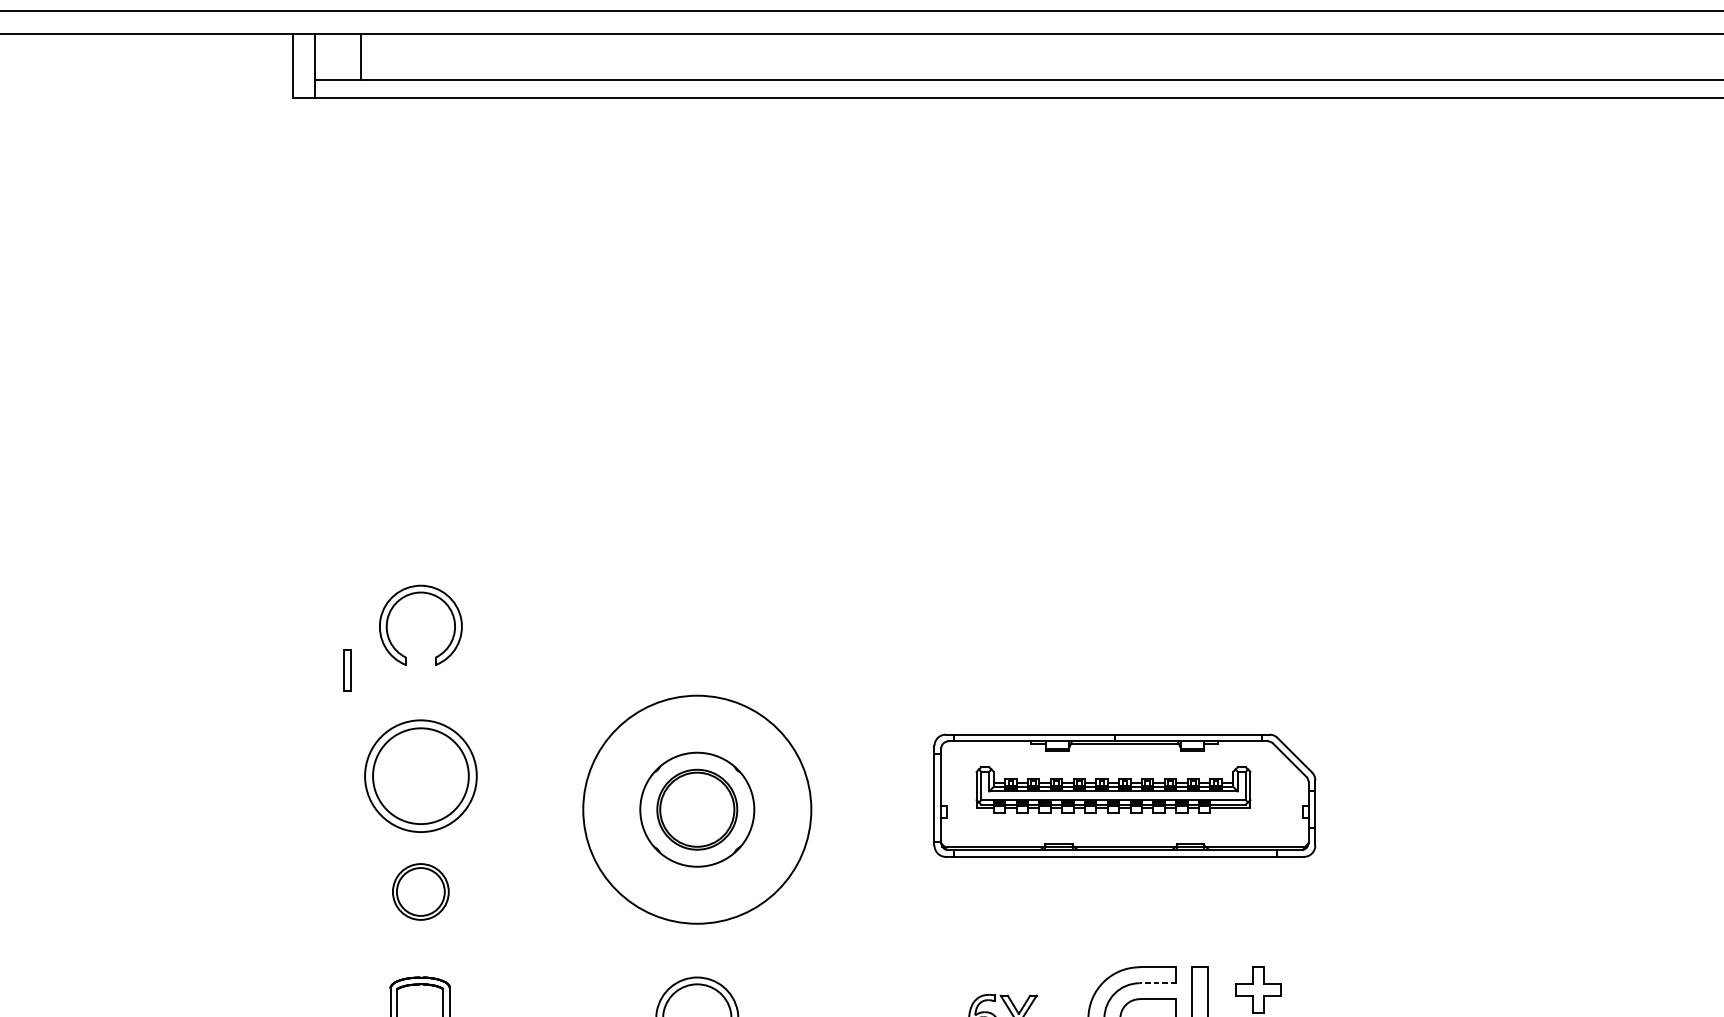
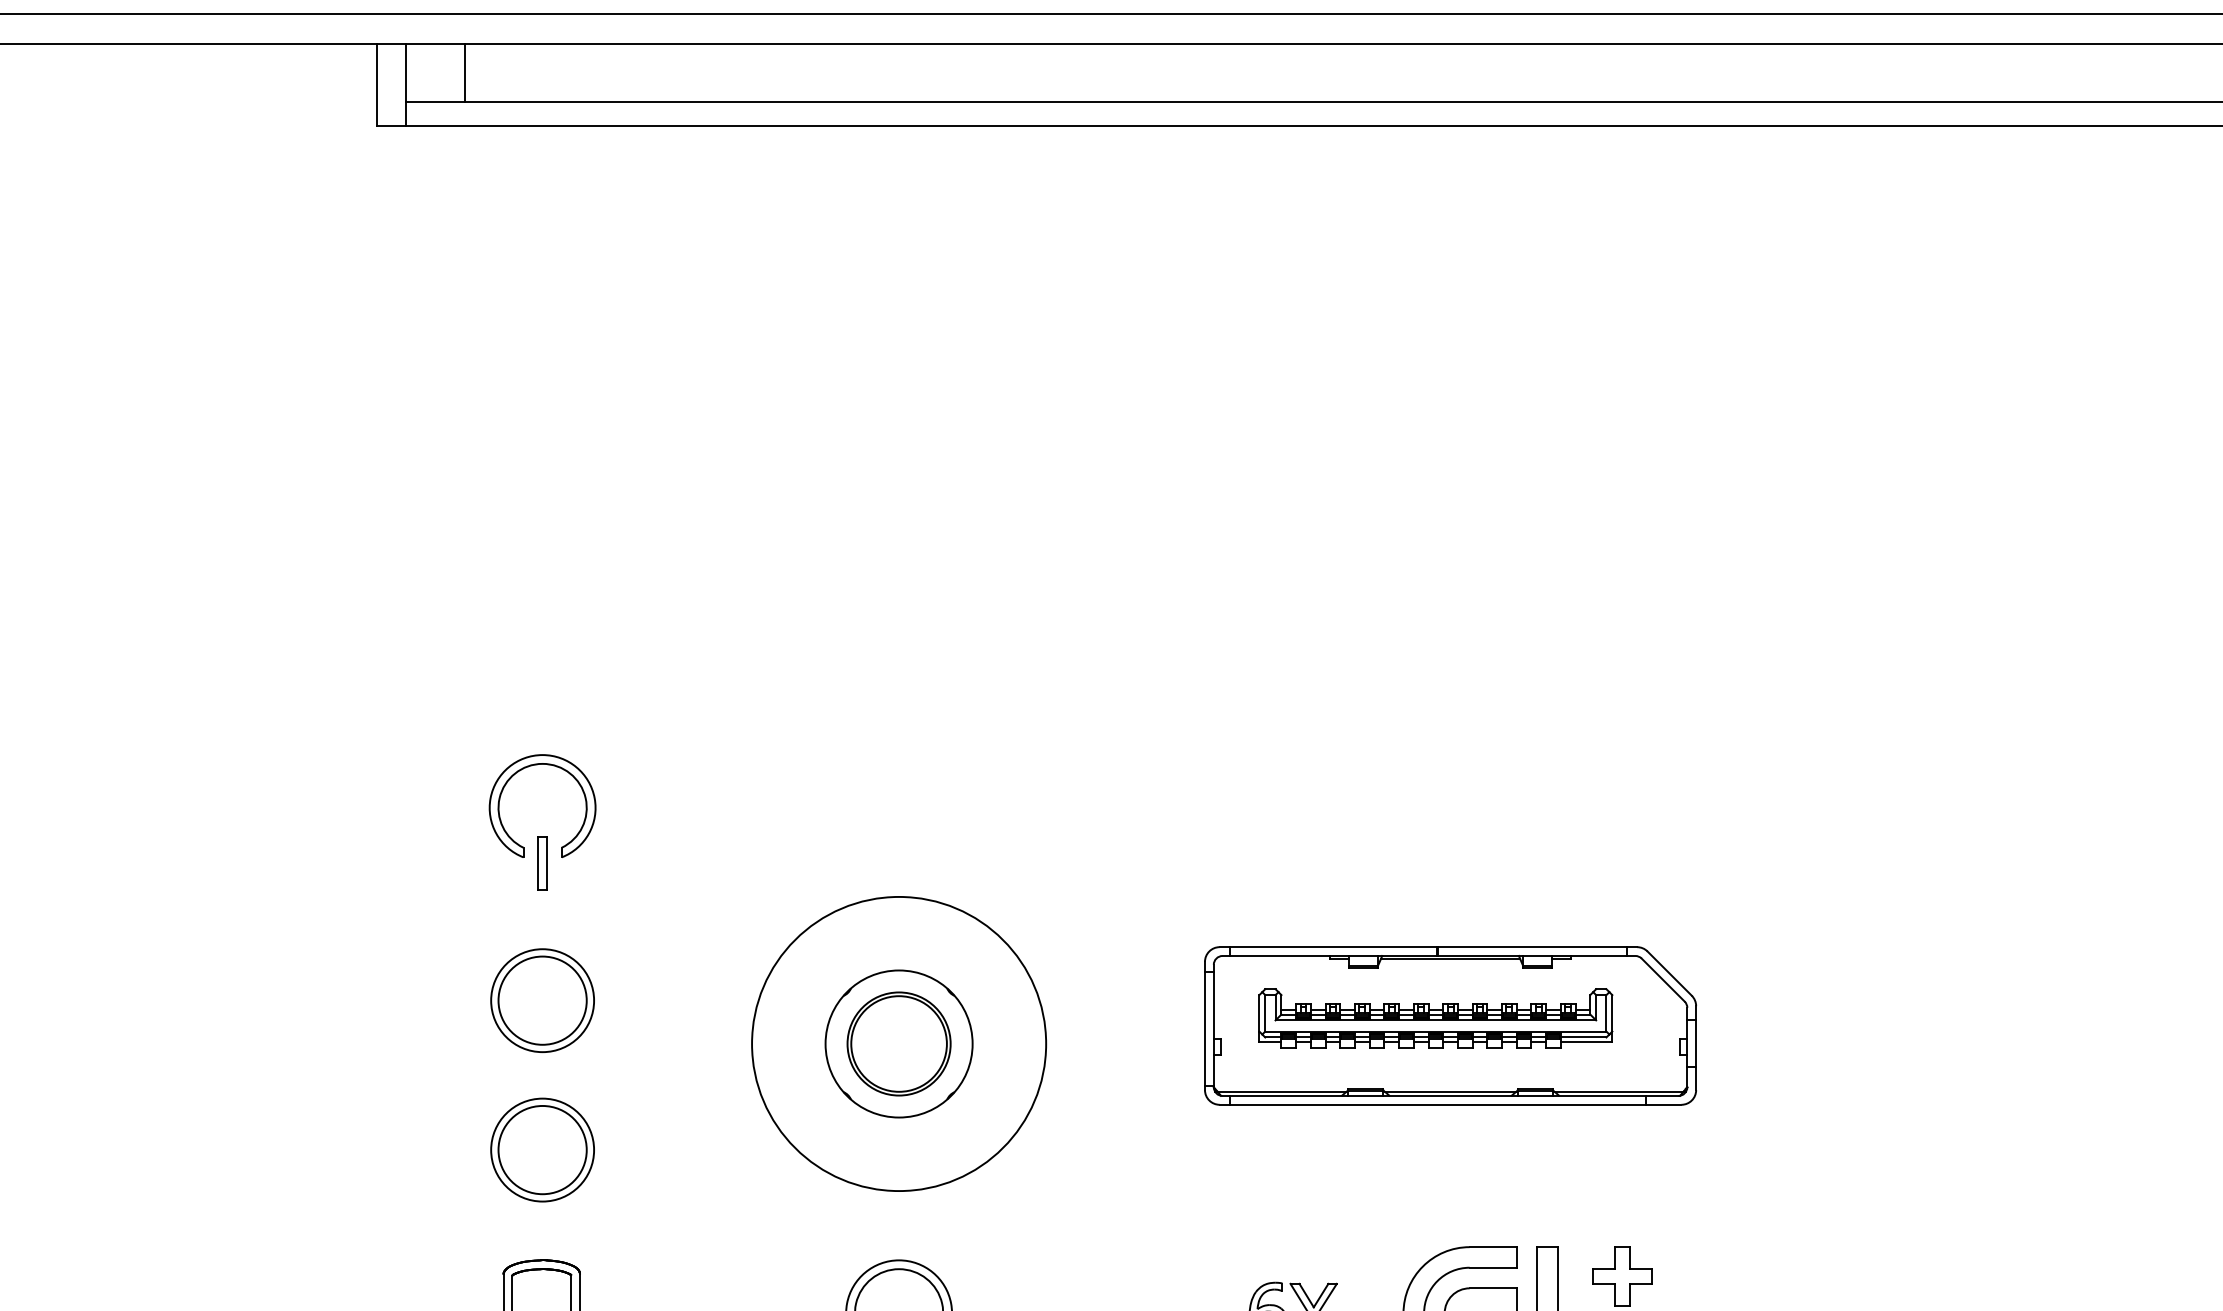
part: (347, 669) -> (542, 863), moved
part: (420, 776) -> (542, 1000), size x0.71
part: (420, 891) -> (542, 1149), size x1.43
line: (1158, 983) -> (1493, 1267), dashed -> solid

